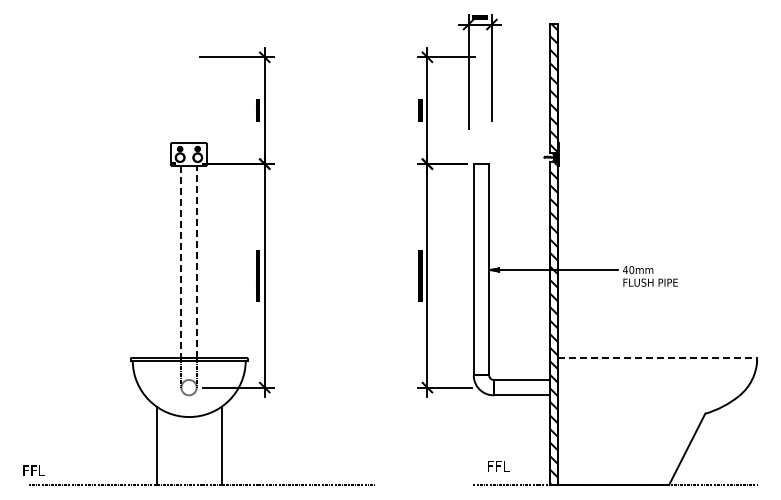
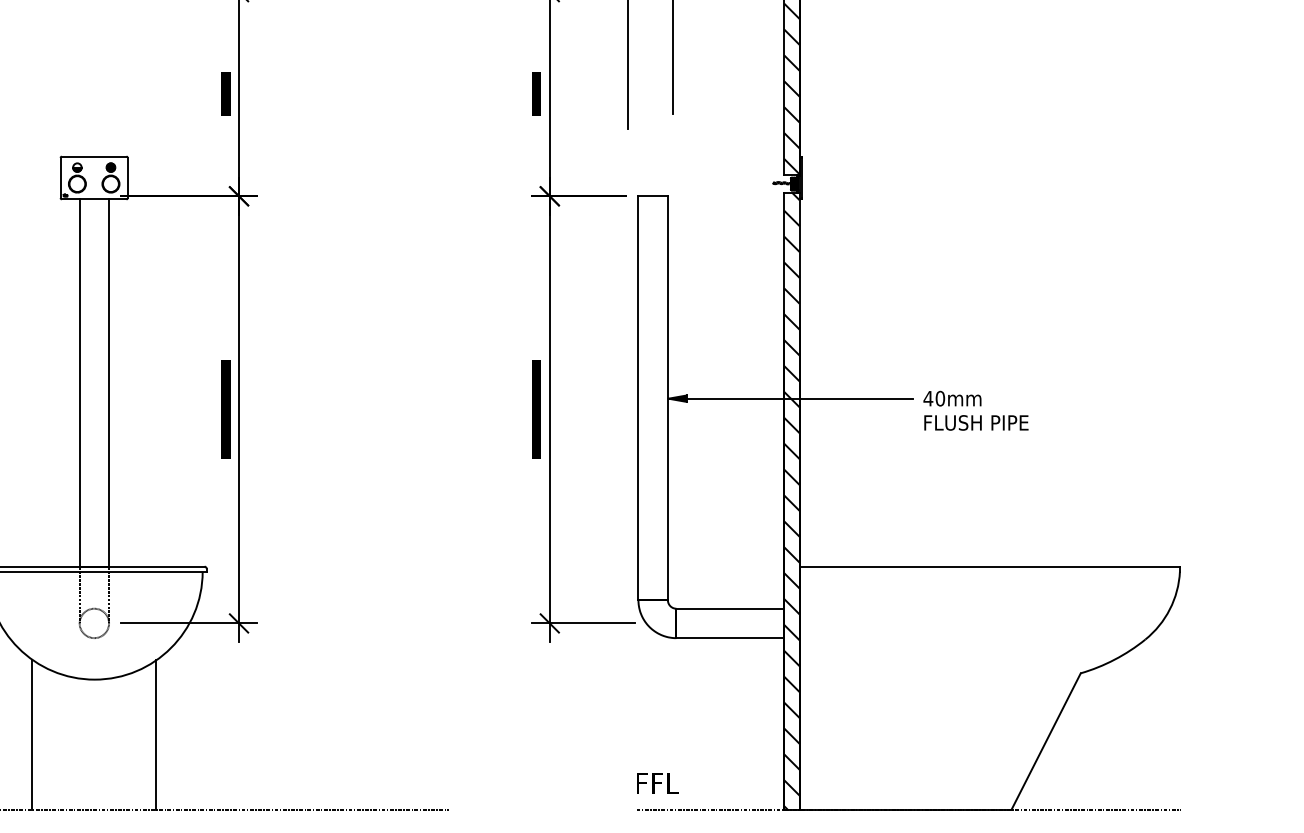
line: (196, 261) -> (108, 382), dashed -> solid
line: (181, 262) -> (79, 384), dashed -> solid
line: (657, 357) -> (989, 565), dashed -> solid
text: (498, 466) -> (656, 783), moved

